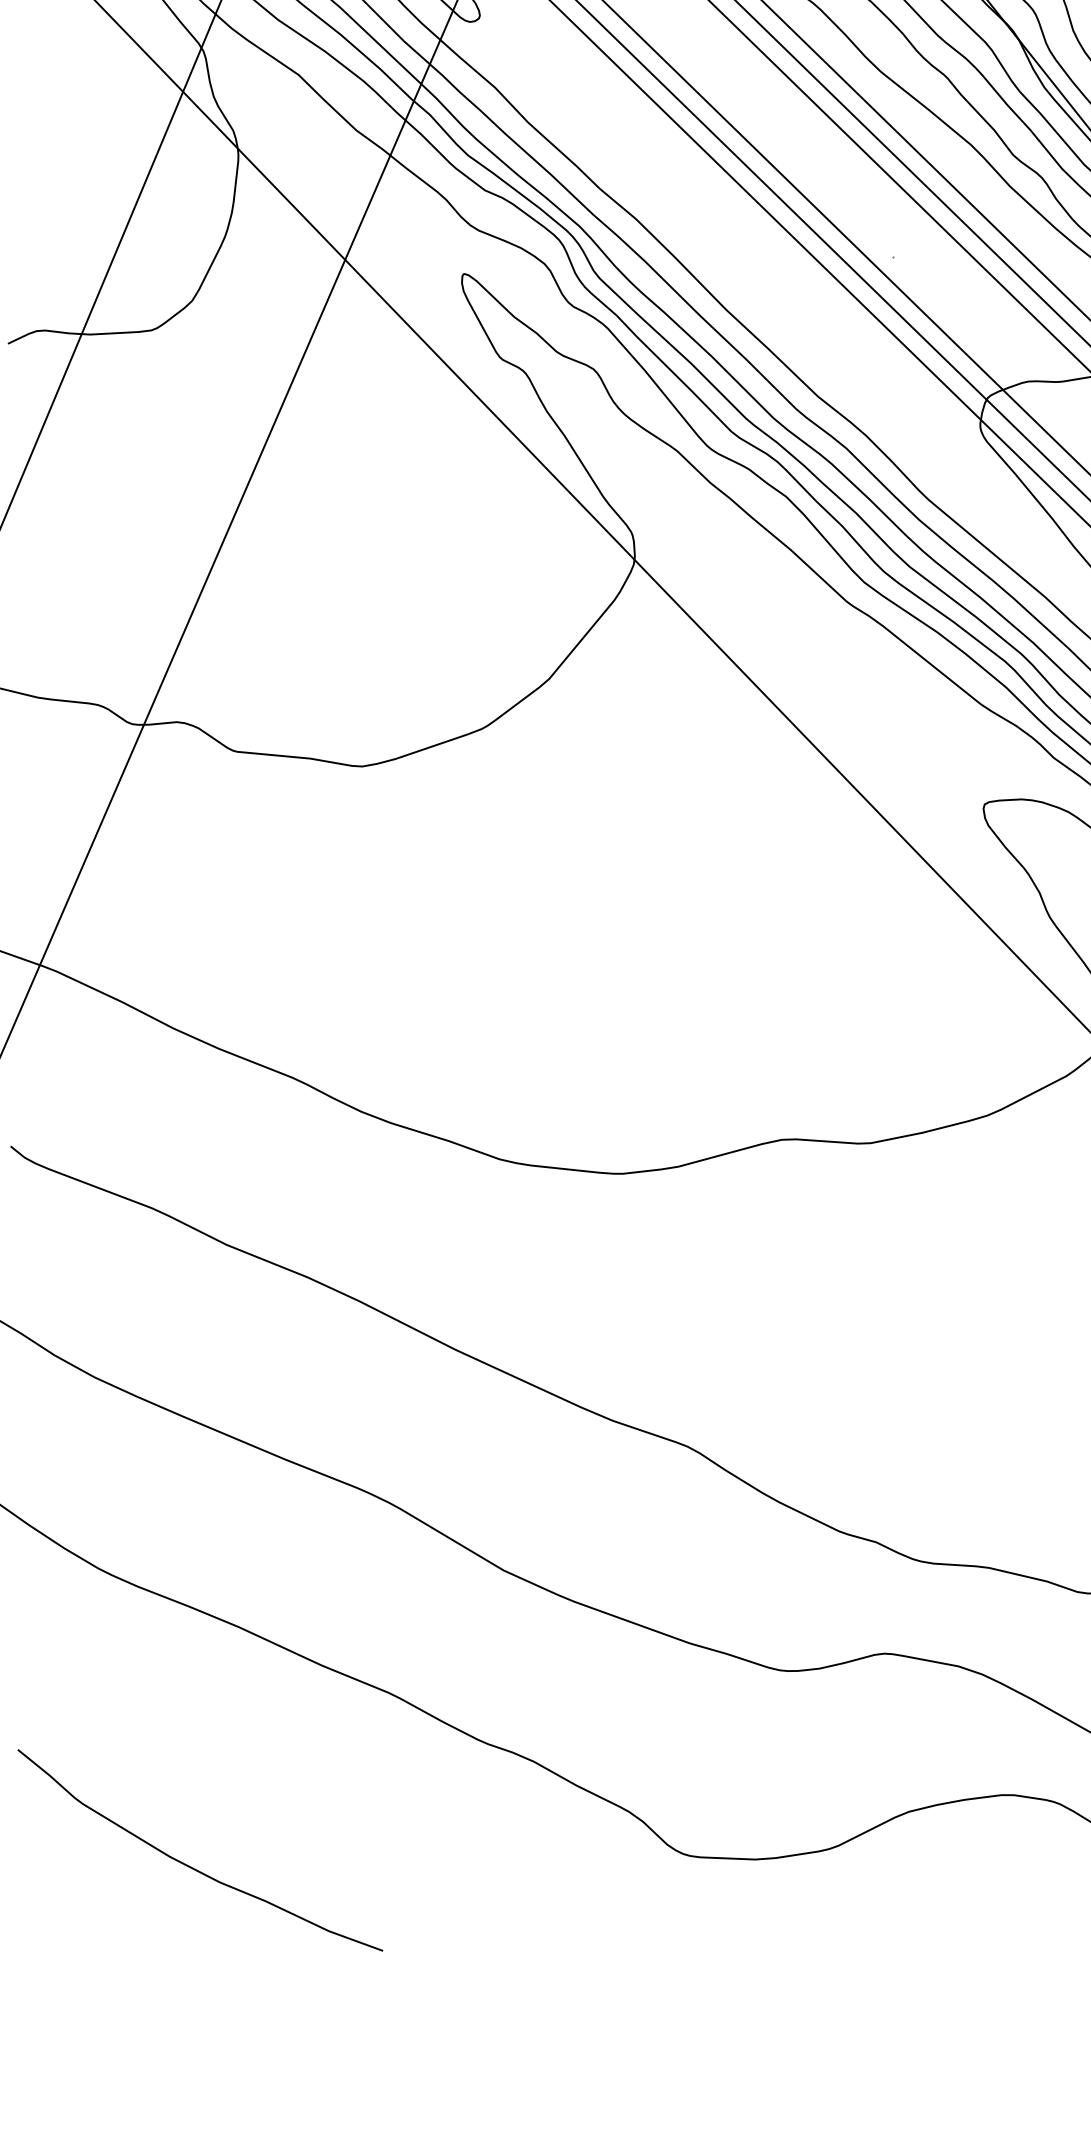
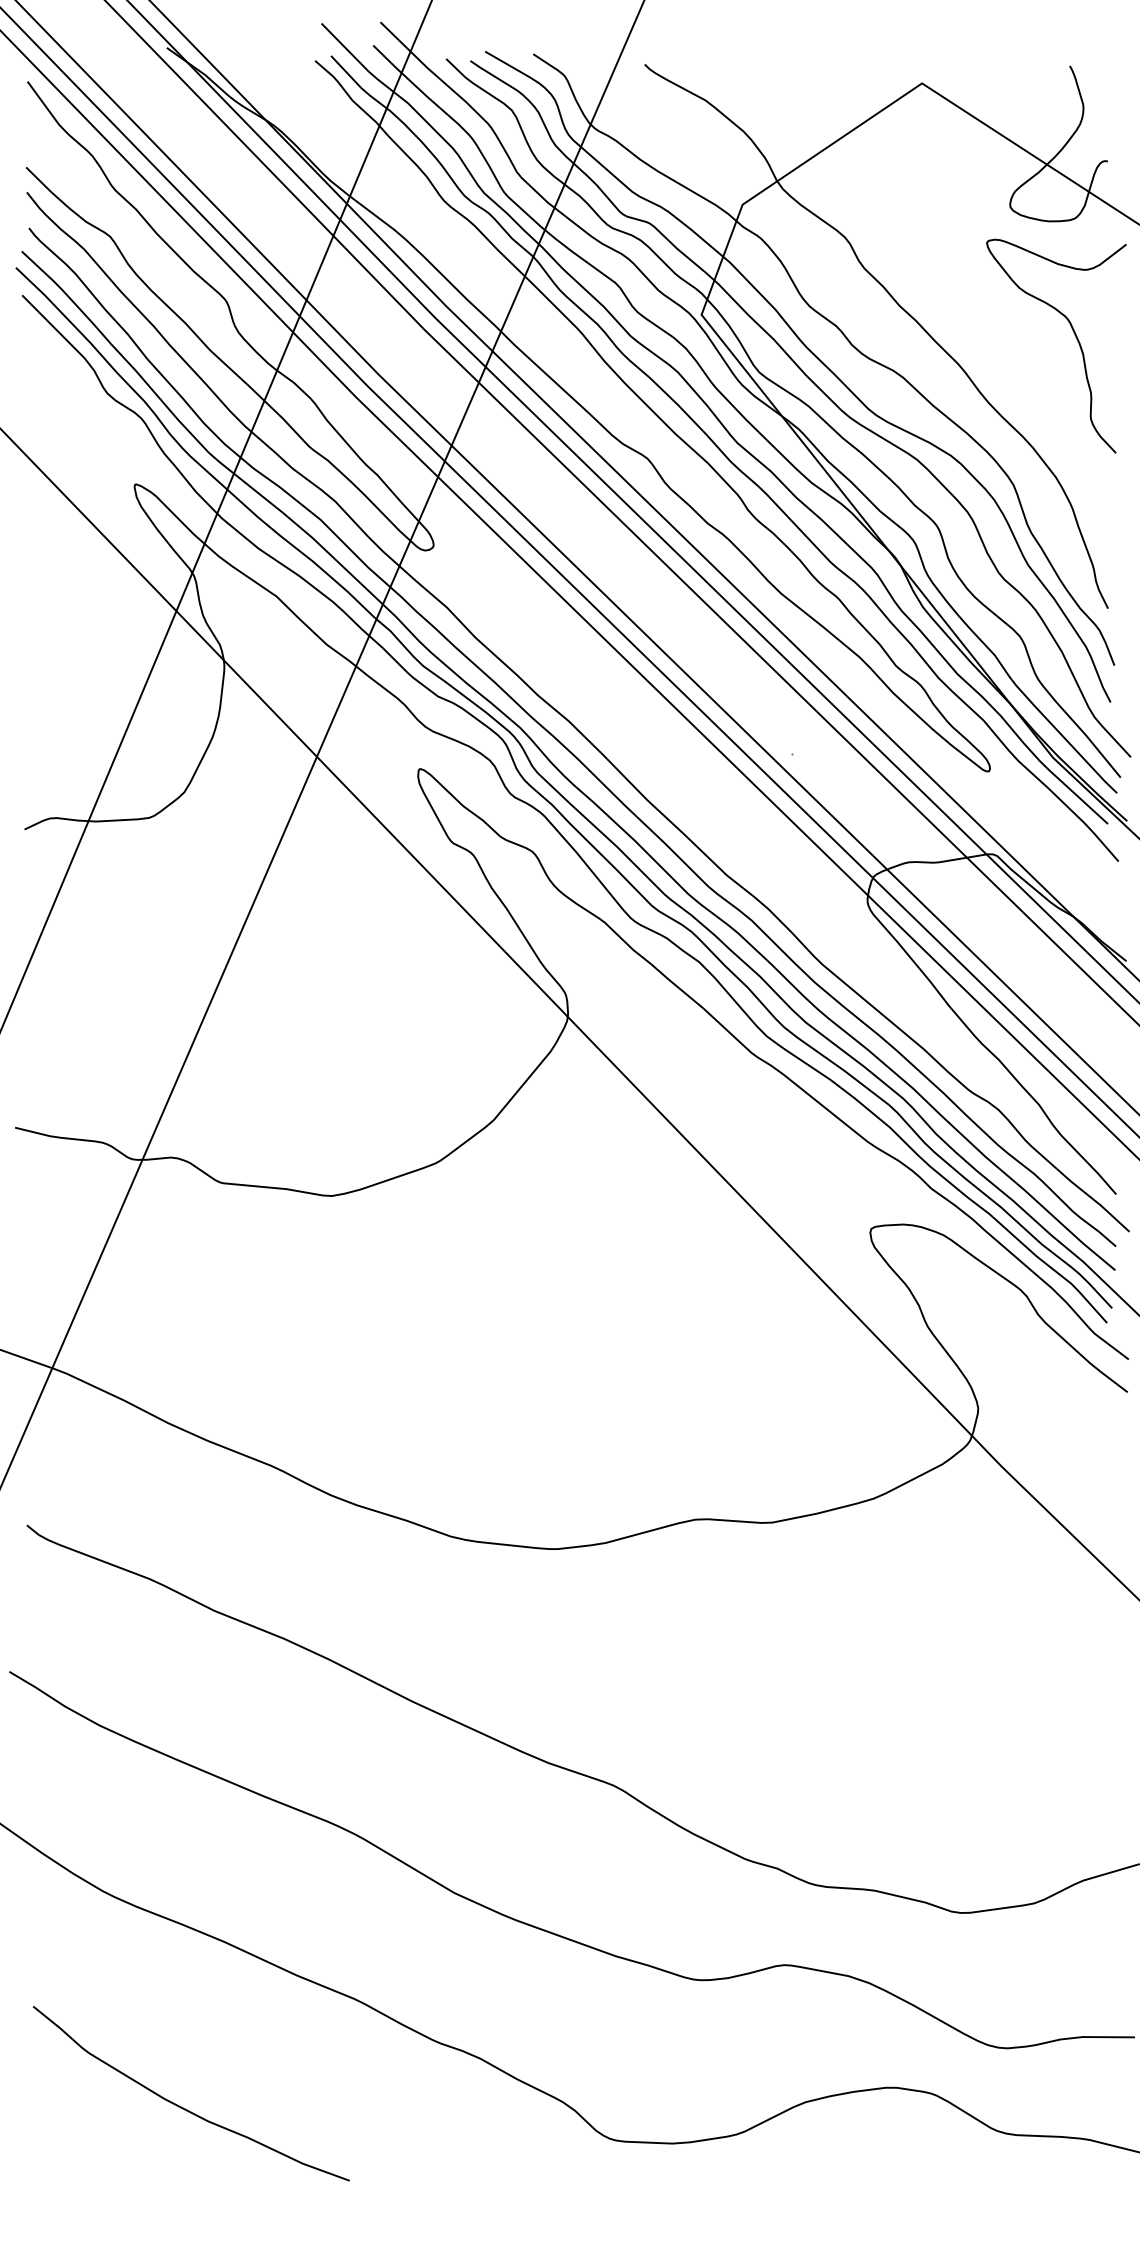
curve: (191, 1866) -> (183, 2107), moved

